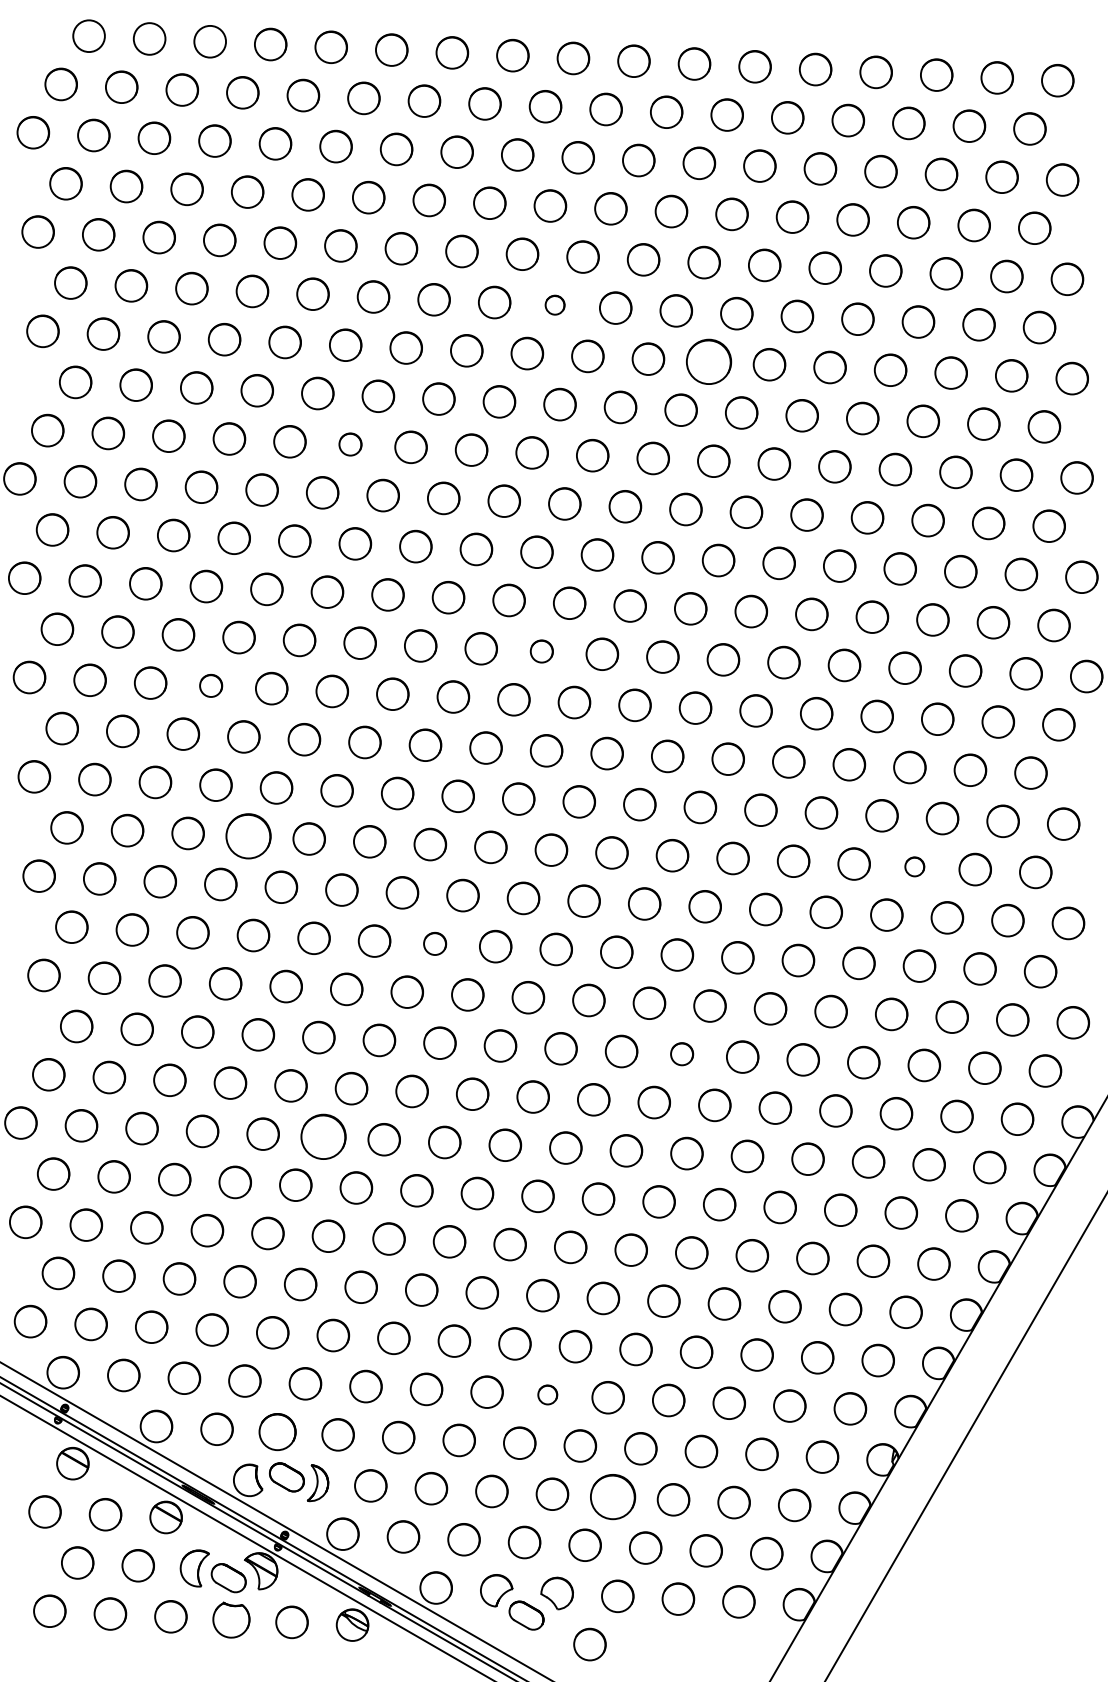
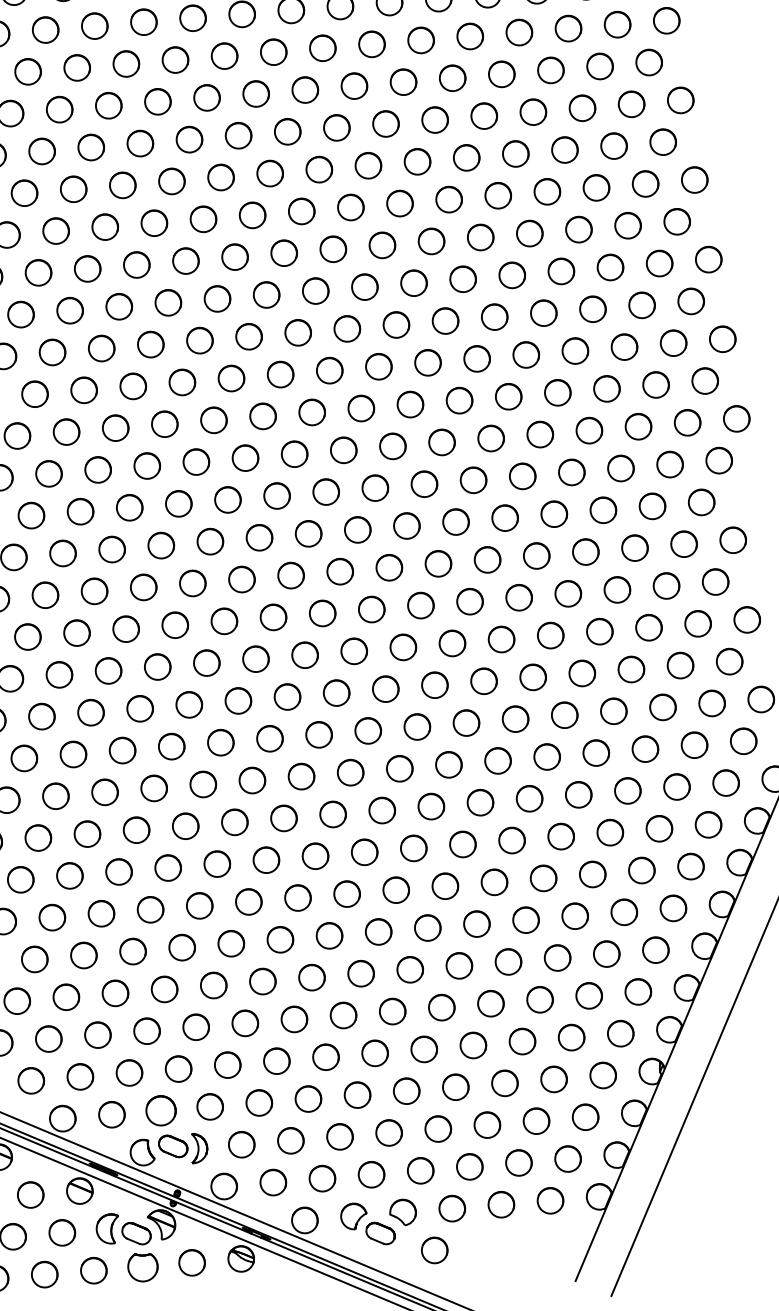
circle: (554, 304) -> (269, 172), size x1.67
circle: (708, 361) -> (399, 203), size x0.71
part: (350, 444) -> (119, 306), size x1.43
part: (541, 651) -> (294, 454), size x1.43
circle: (210, 685) -> (30, 515), size x1.43
circle: (248, 835) -> (76, 632), size x0.71
circle: (914, 866) -> (617, 589), size x1.67
circle: (434, 943) -> (237, 700), size x1.43
circle: (681, 1053) -> (448, 764), size x1.43
circle: (323, 1136) -> (167, 867), size x0.71
circle: (547, 1394) -> (374, 1053), size x1.67
circle: (612, 1496) -> (437, 1128), size x0.71

